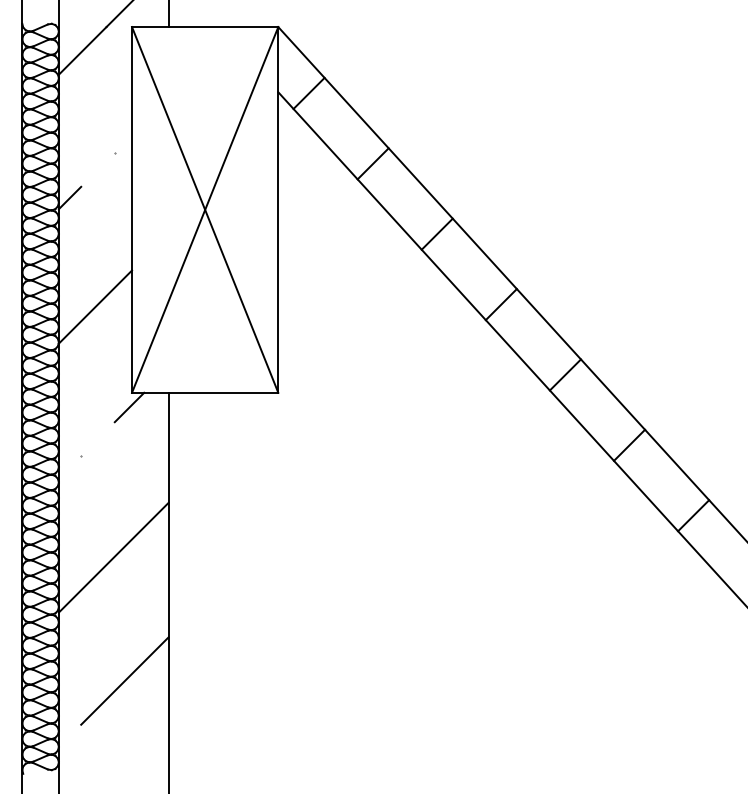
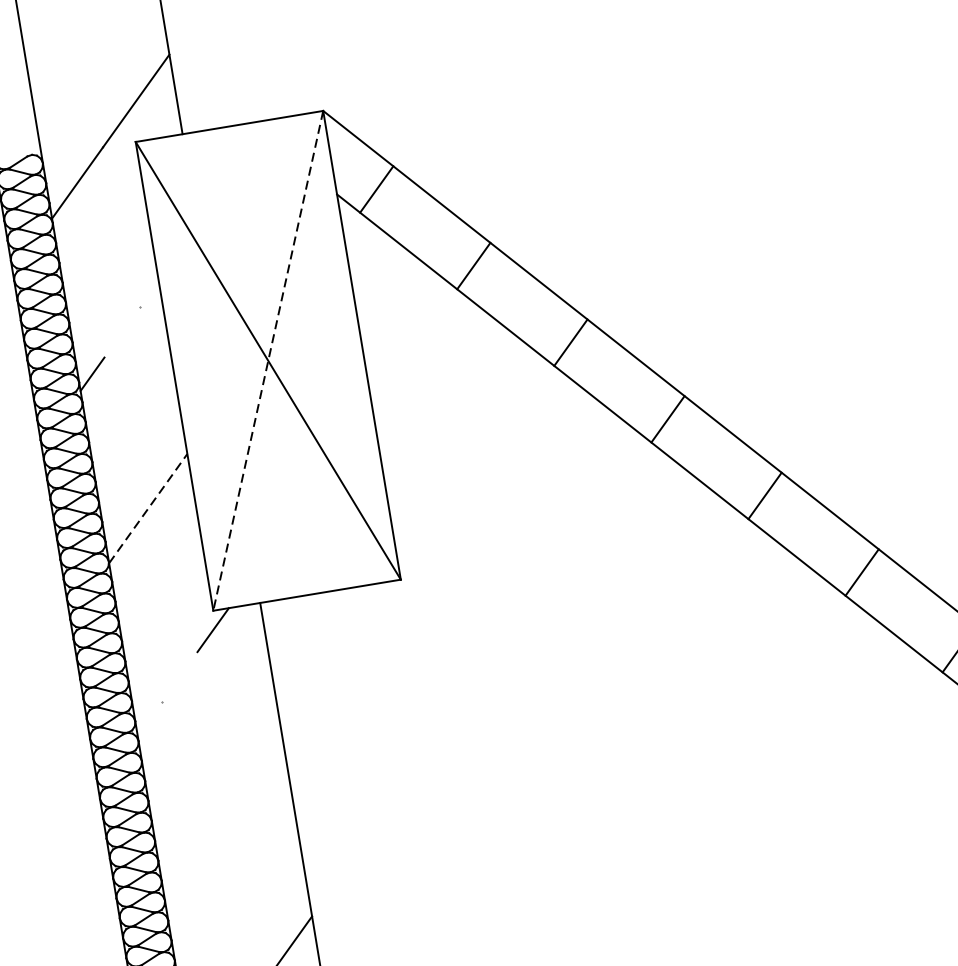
line: (205, 209) -> (268, 360), solid -> dashed
line: (95, 307) -> (148, 509), solid -> dashed
line: (113, 557) -> (224, 825), removed

